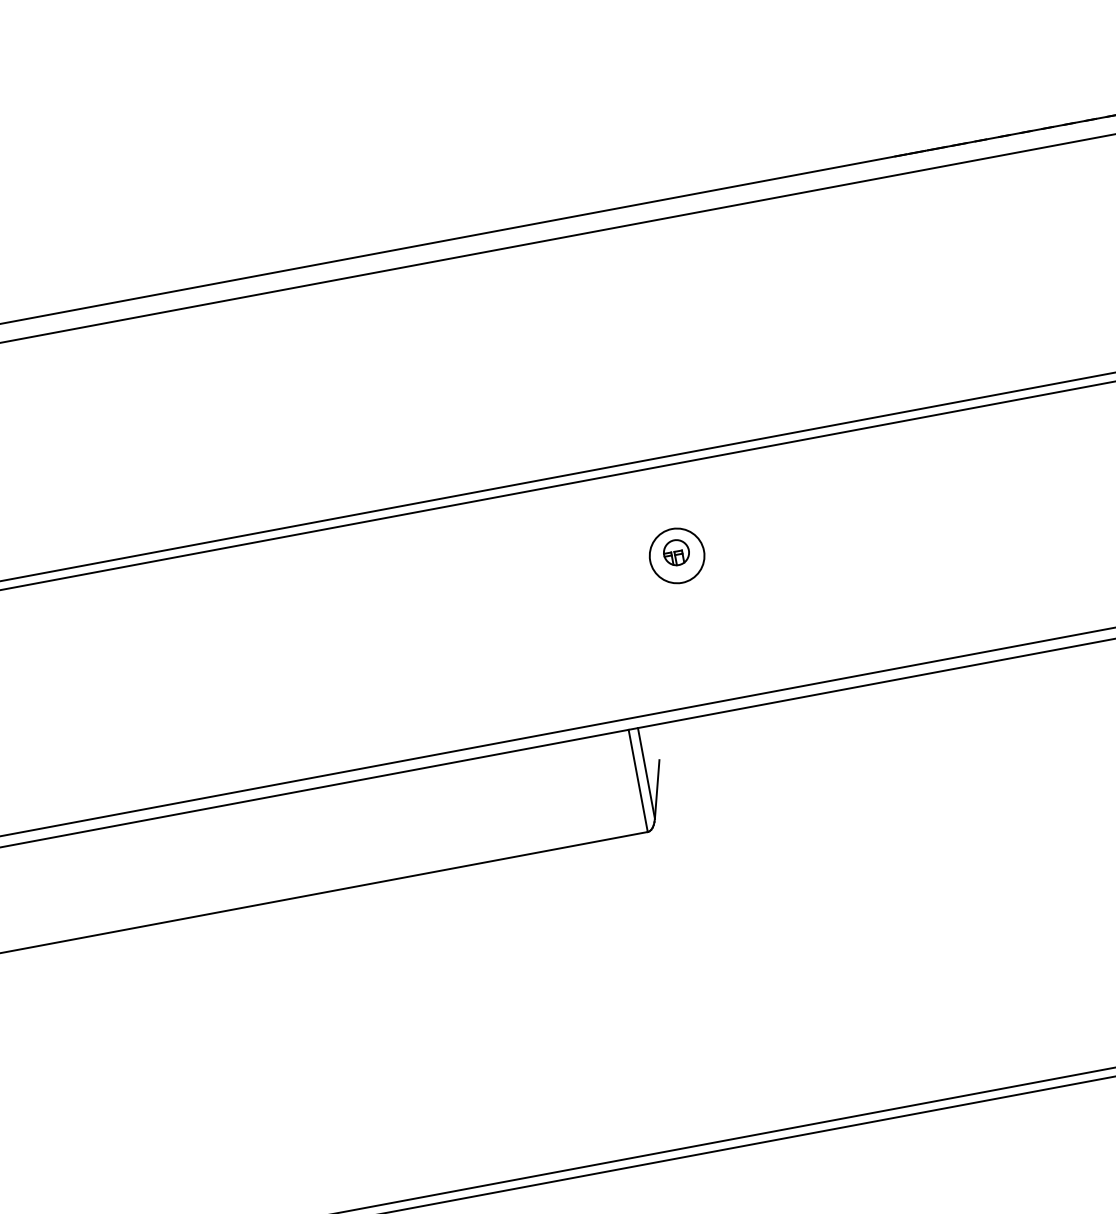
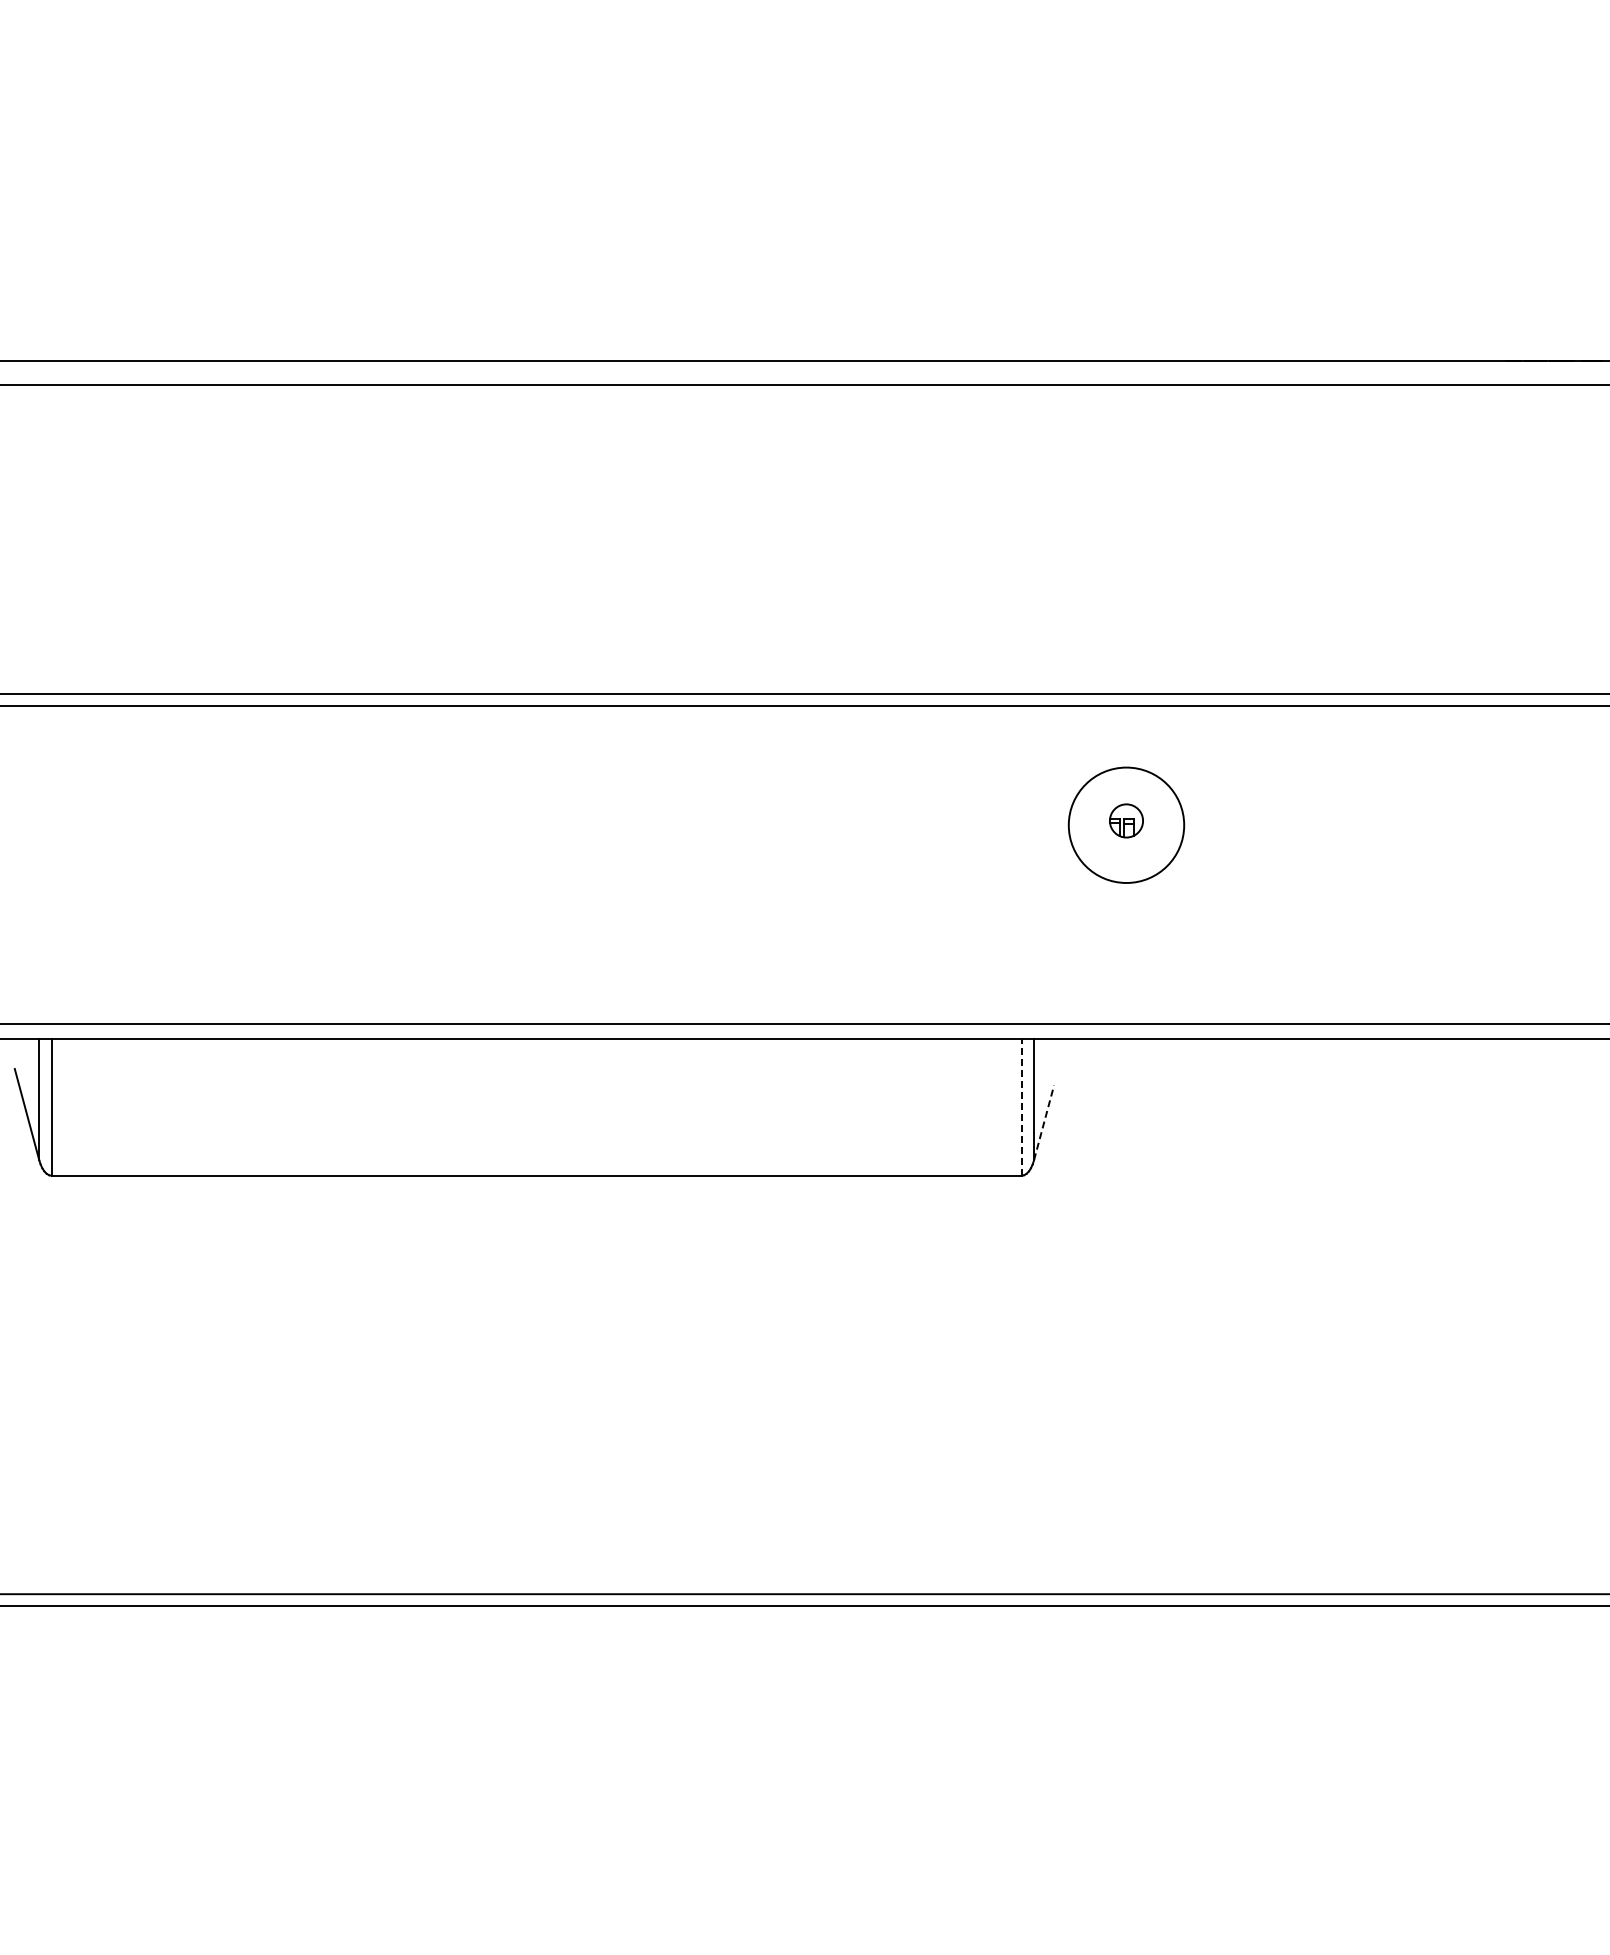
circle: (677, 556) -> (1126, 825), size x1.6
line: (638, 780) -> (1021, 1106), solid -> dashed
line: (657, 789) -> (1044, 1122), solid -> dashed

